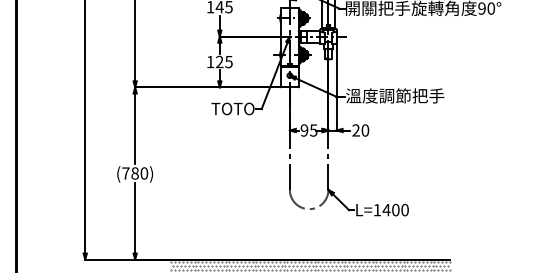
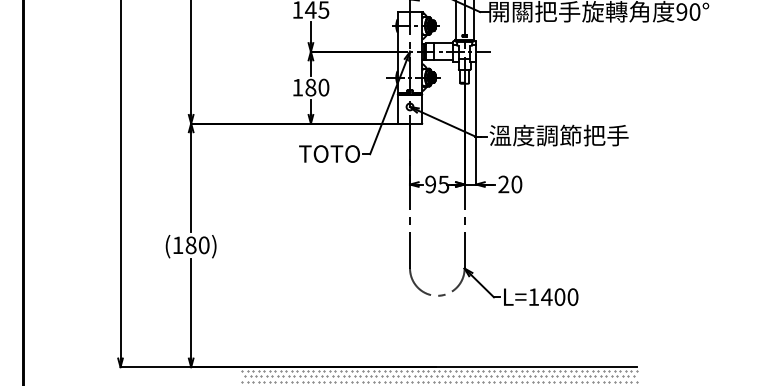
text: (224, 61) -> (317, 86), 125 -> 180
text: (125, 173) -> (177, 245), (780) -> (180)

